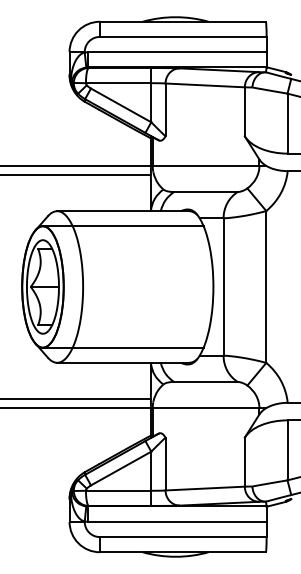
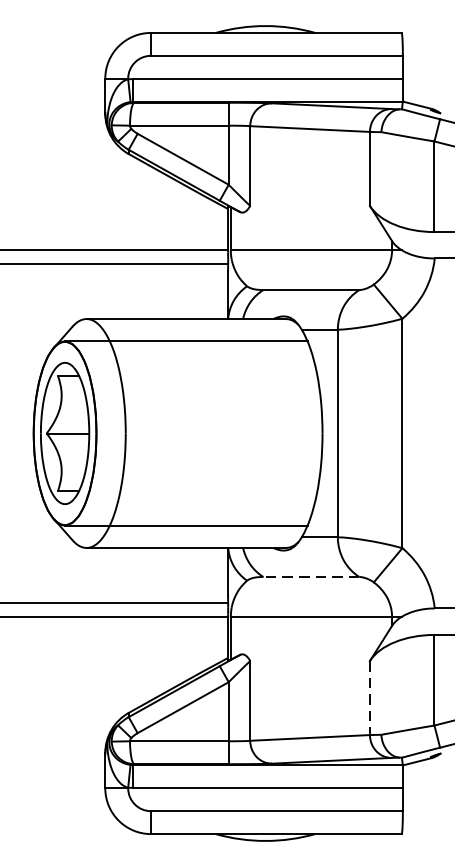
line: (206, 382) -> (312, 577), solid -> dashed
line: (244, 462) -> (369, 698), solid -> dashed

